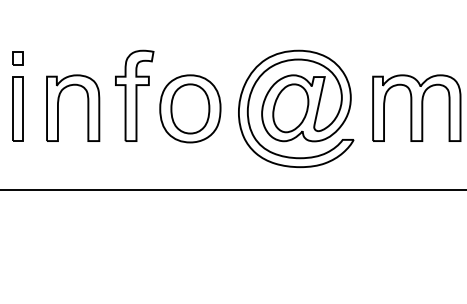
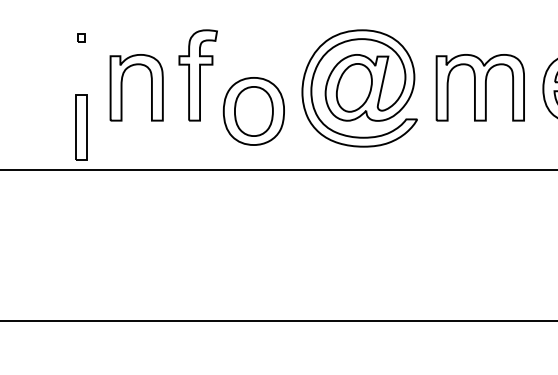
part: (17, 57) -> (81, 37), size x0.6
part: (17, 108) -> (81, 127), moved
part: (189, 108) -> (253, 111), moved

